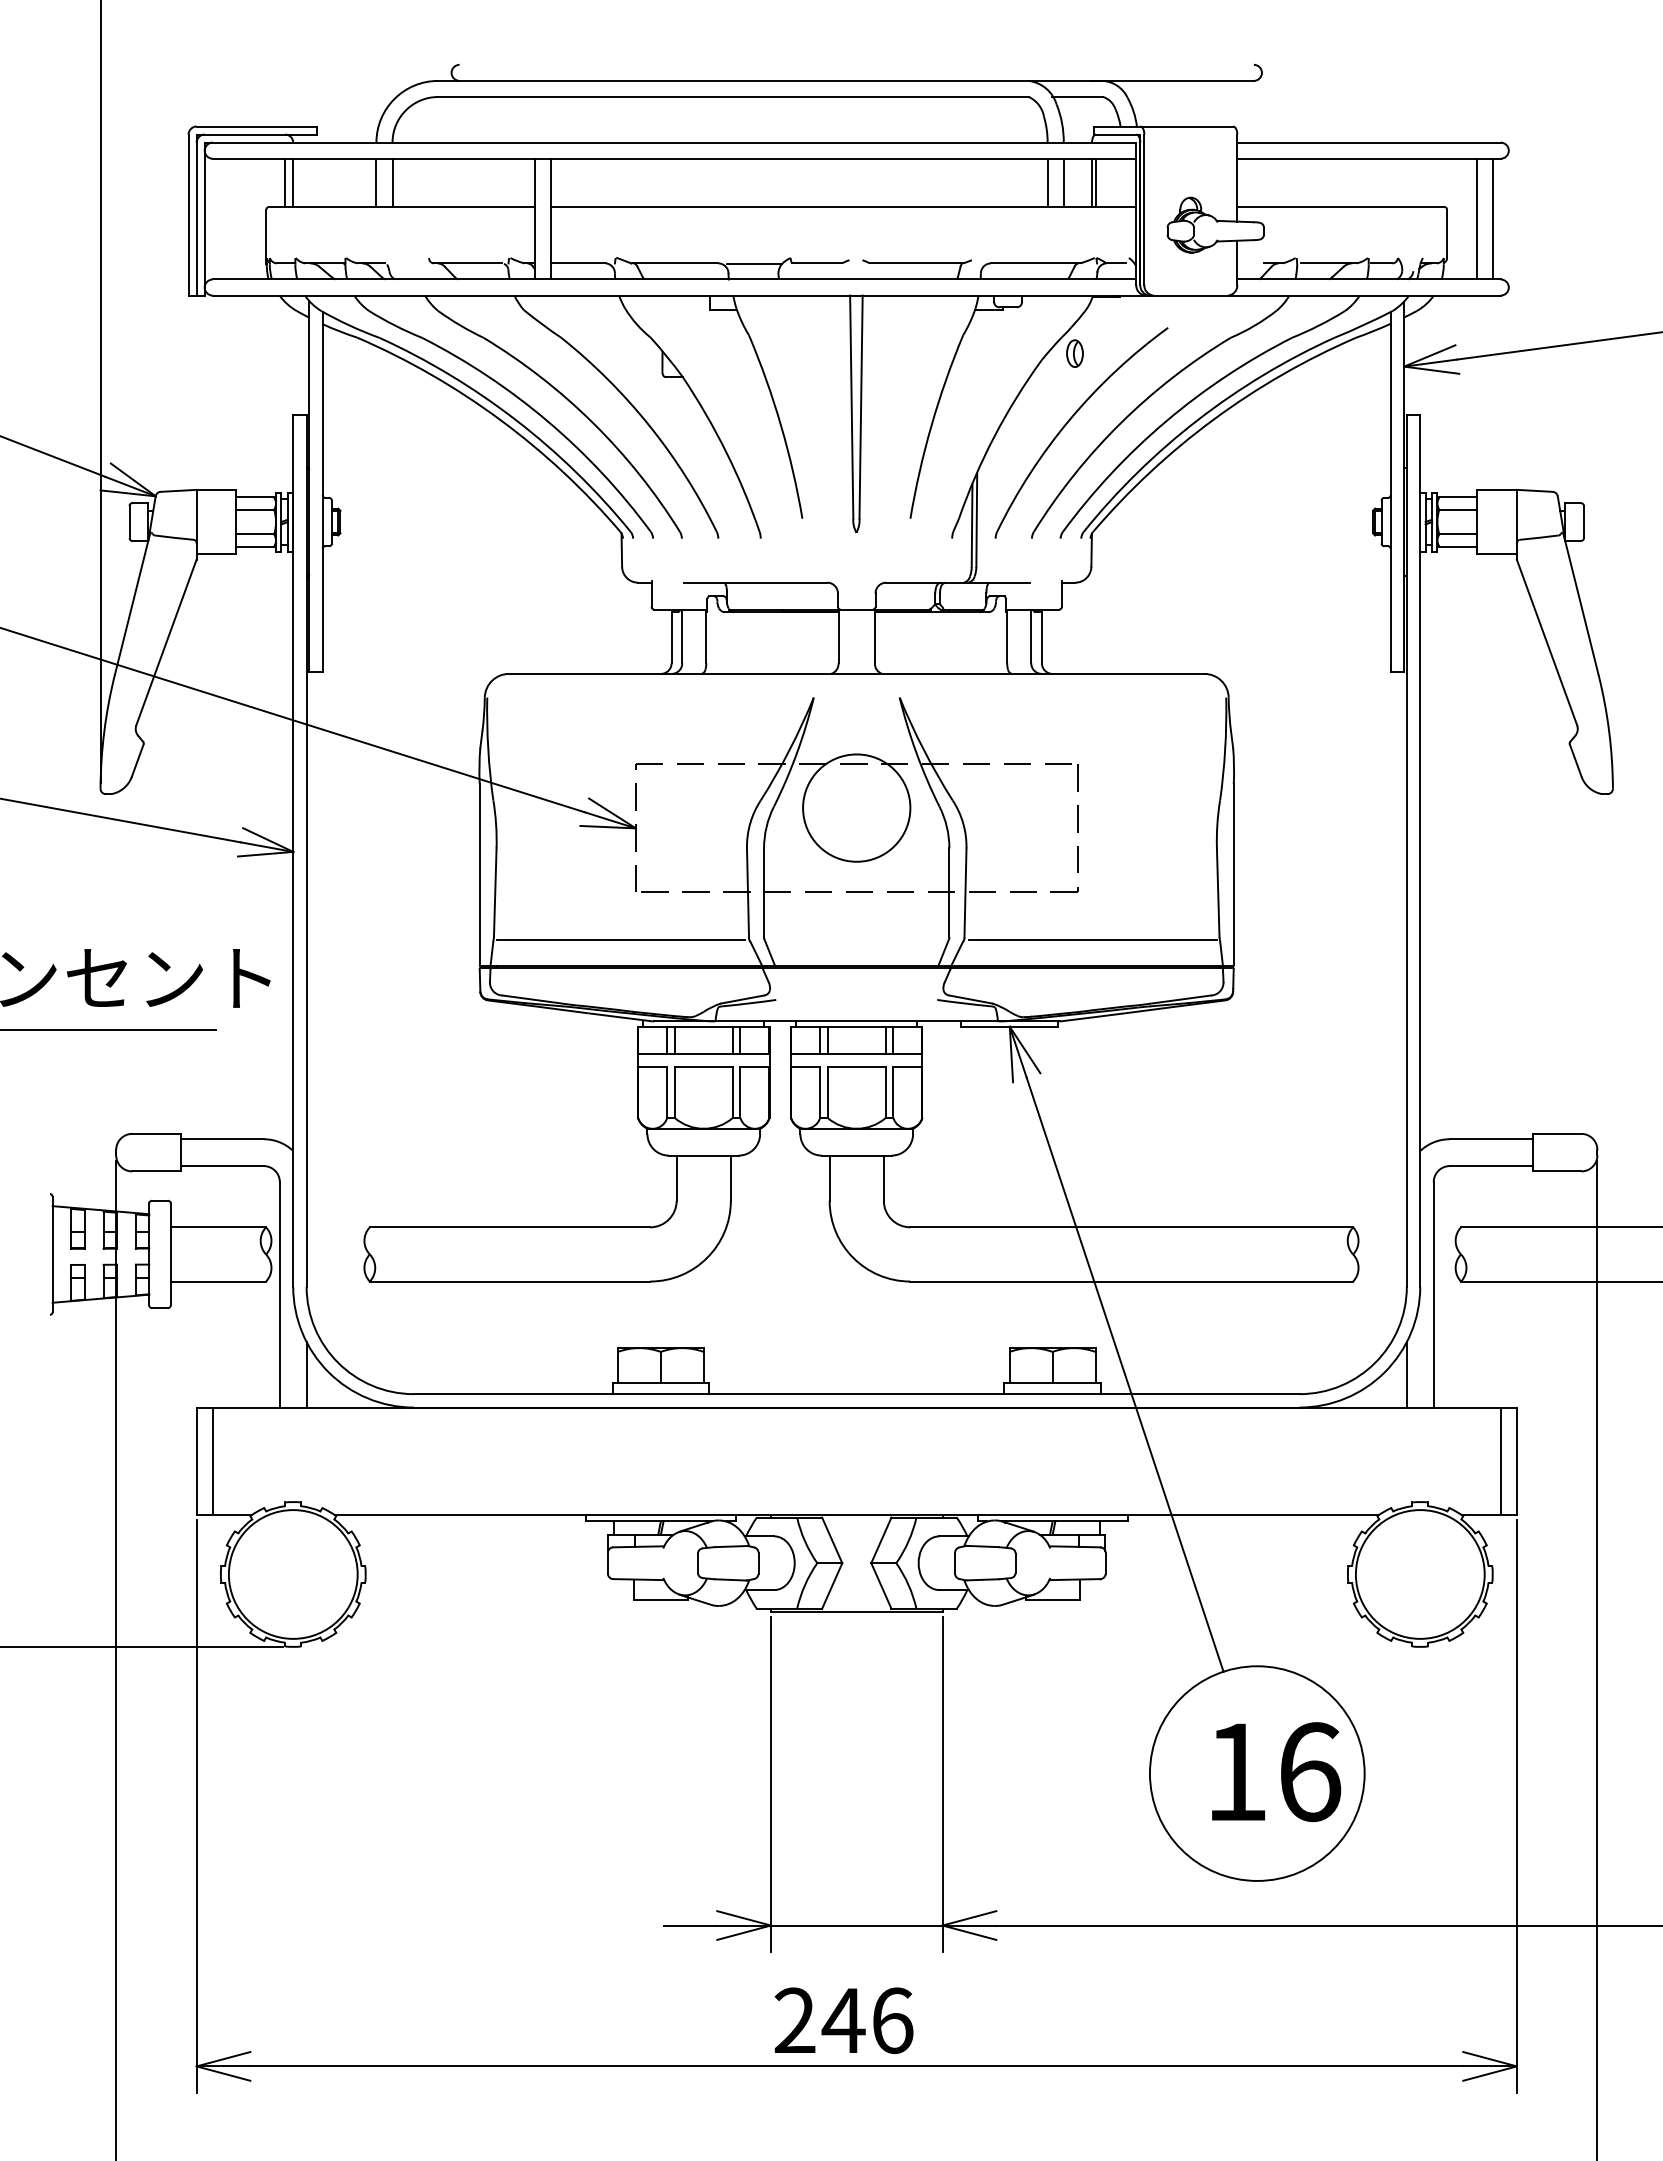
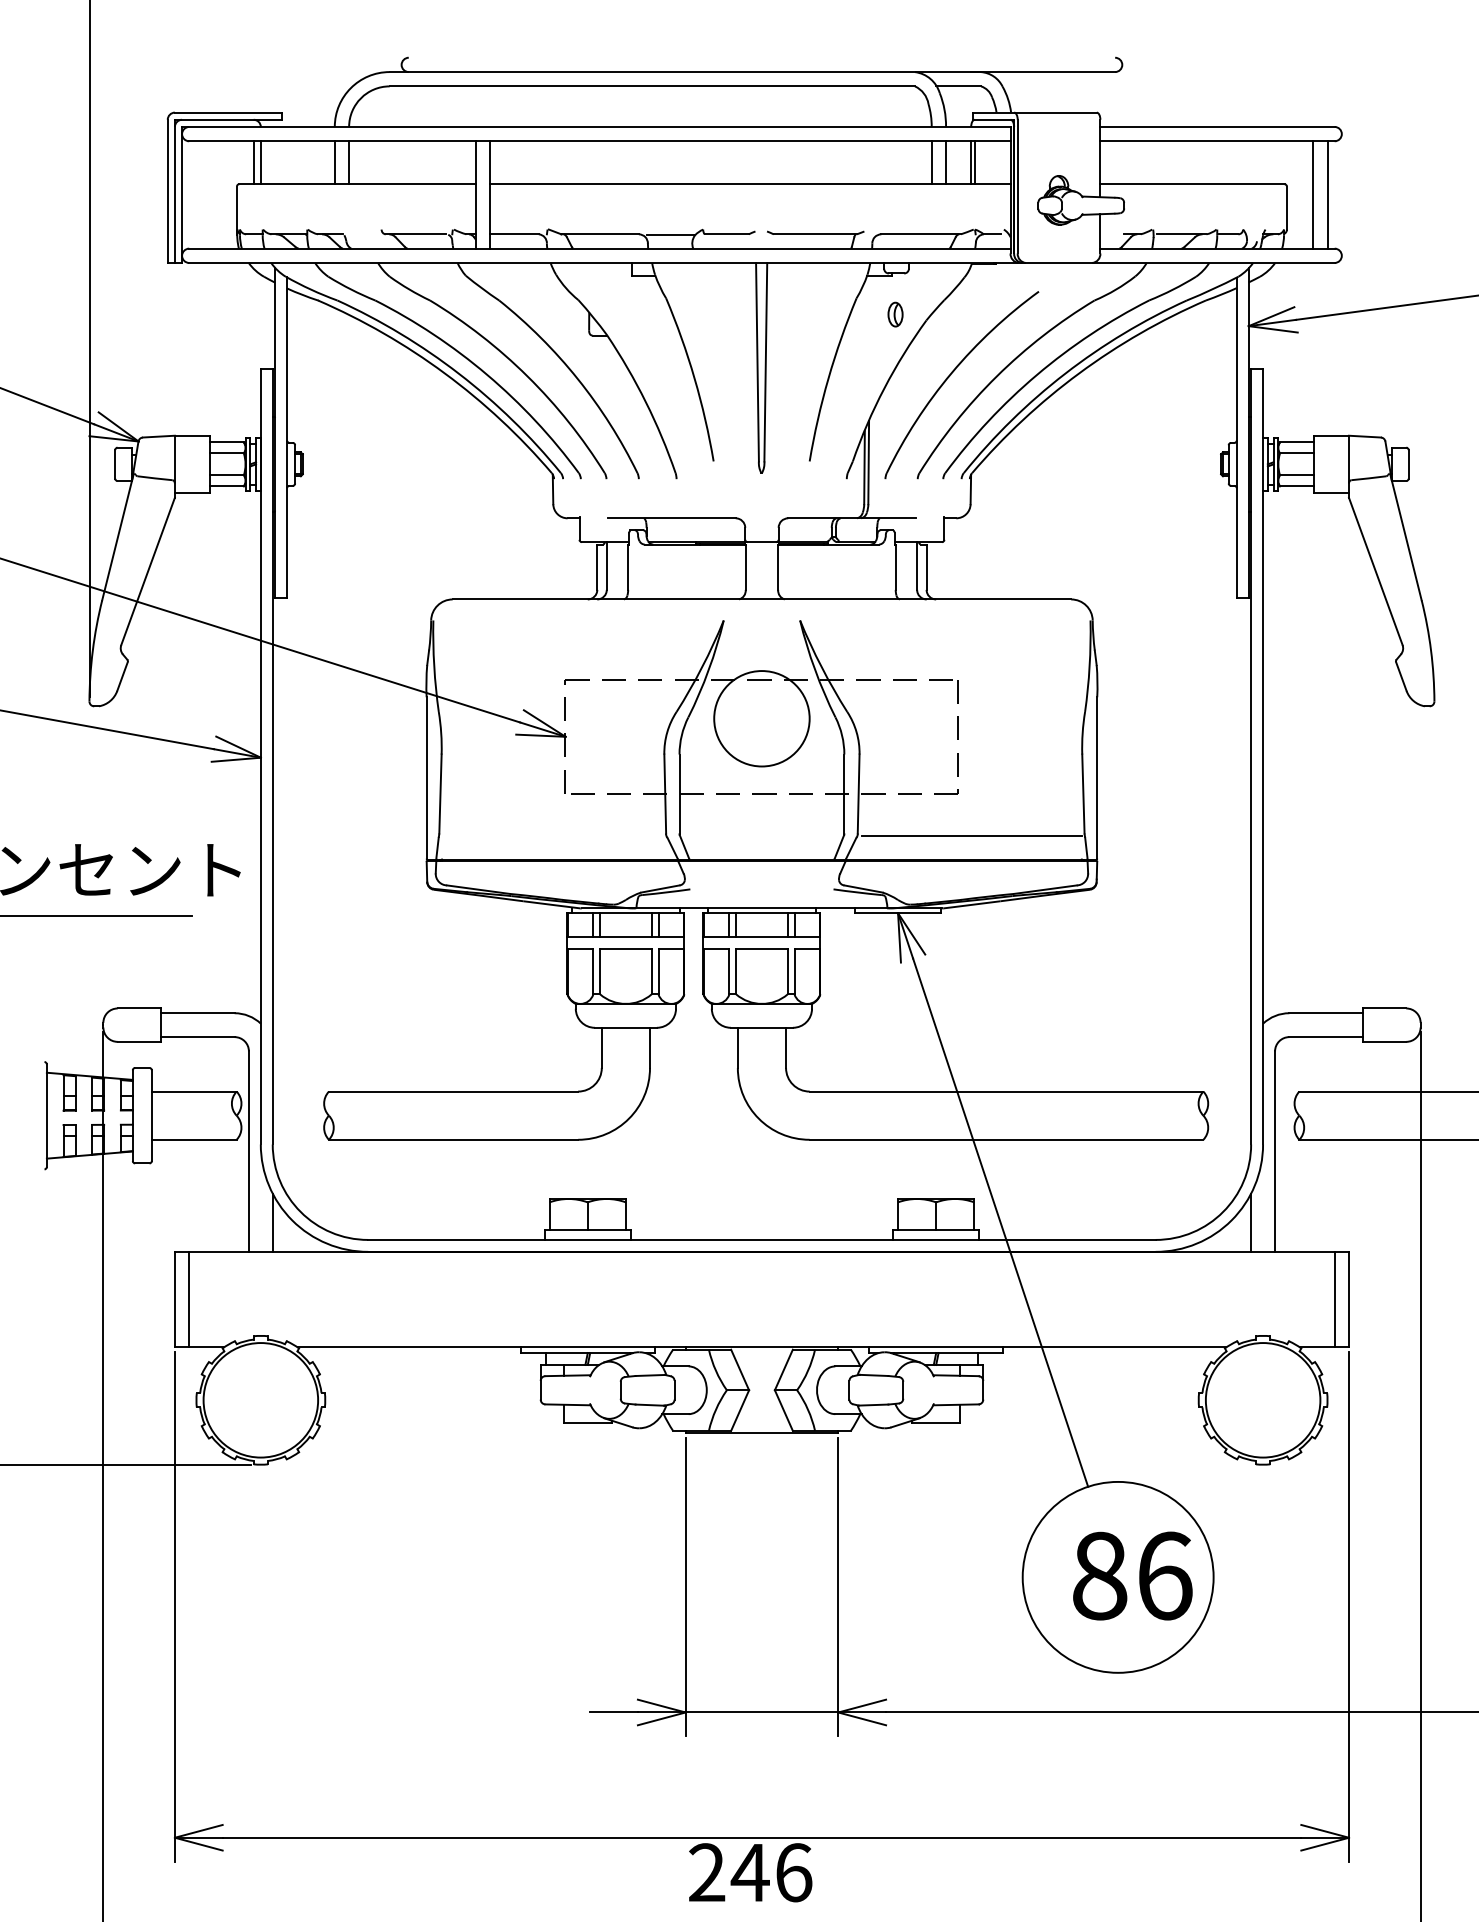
part: (1074, 353) -> (895, 314), moved
line: (620, 939) -> (551, 835), removed
text: (1236, 1772) -> (1099, 1576), 16 -> 86
text: (843, 2020) -> (750, 1872), moved

